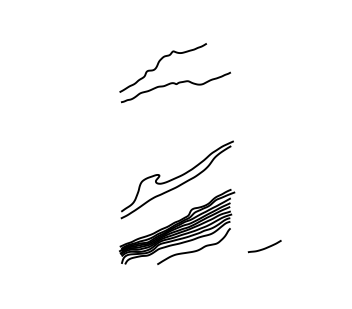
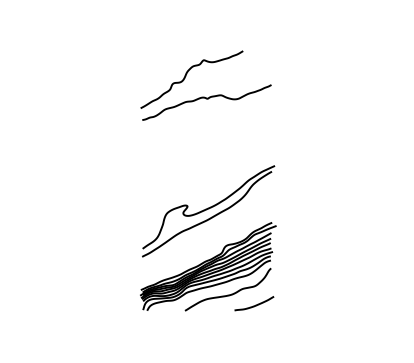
curve: (265, 247) -> (255, 304), moved

